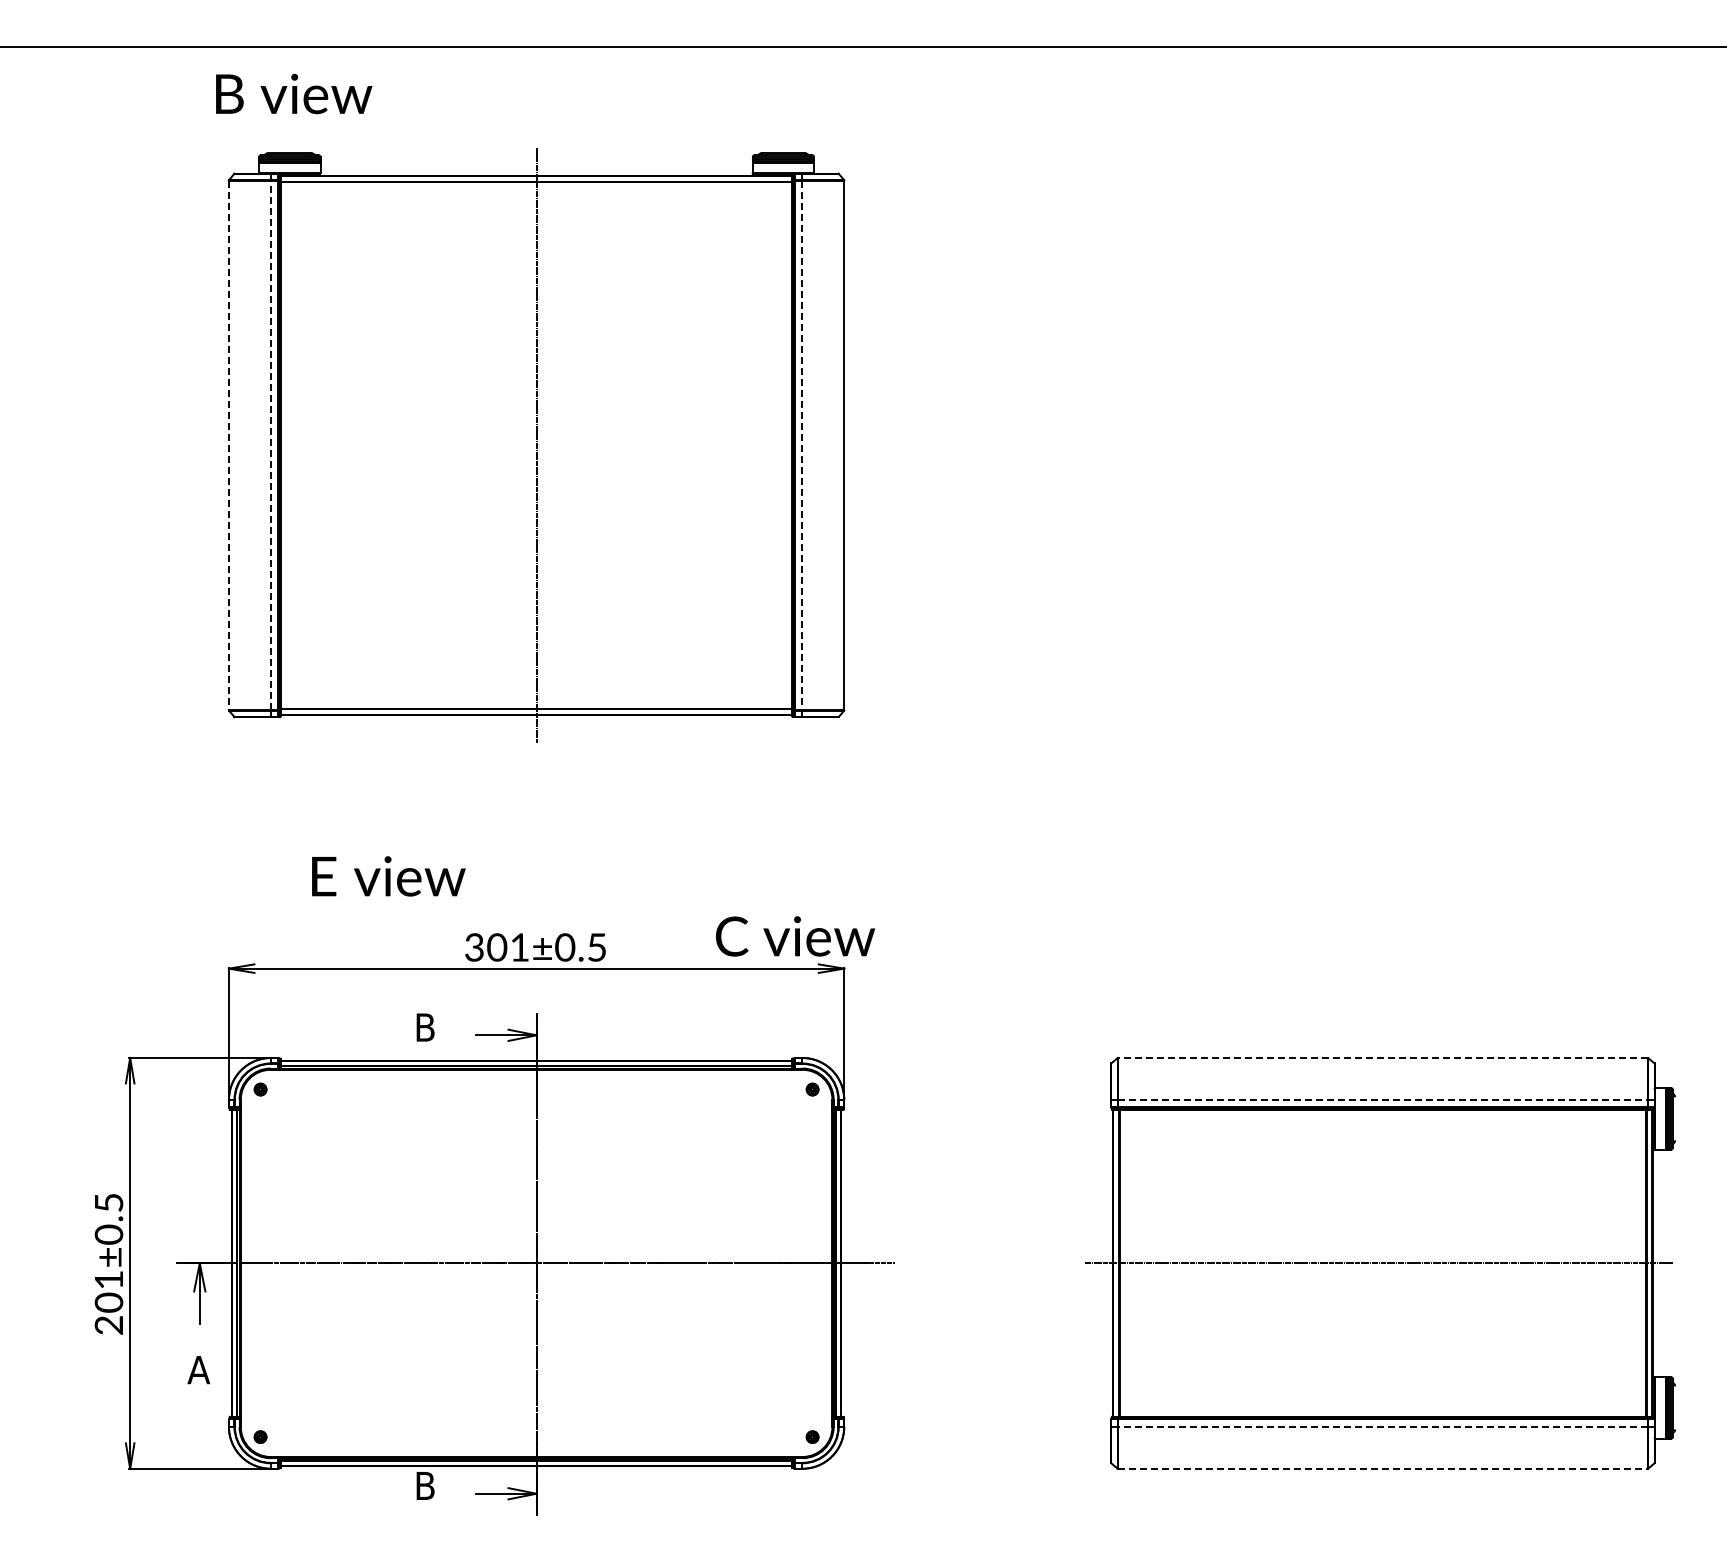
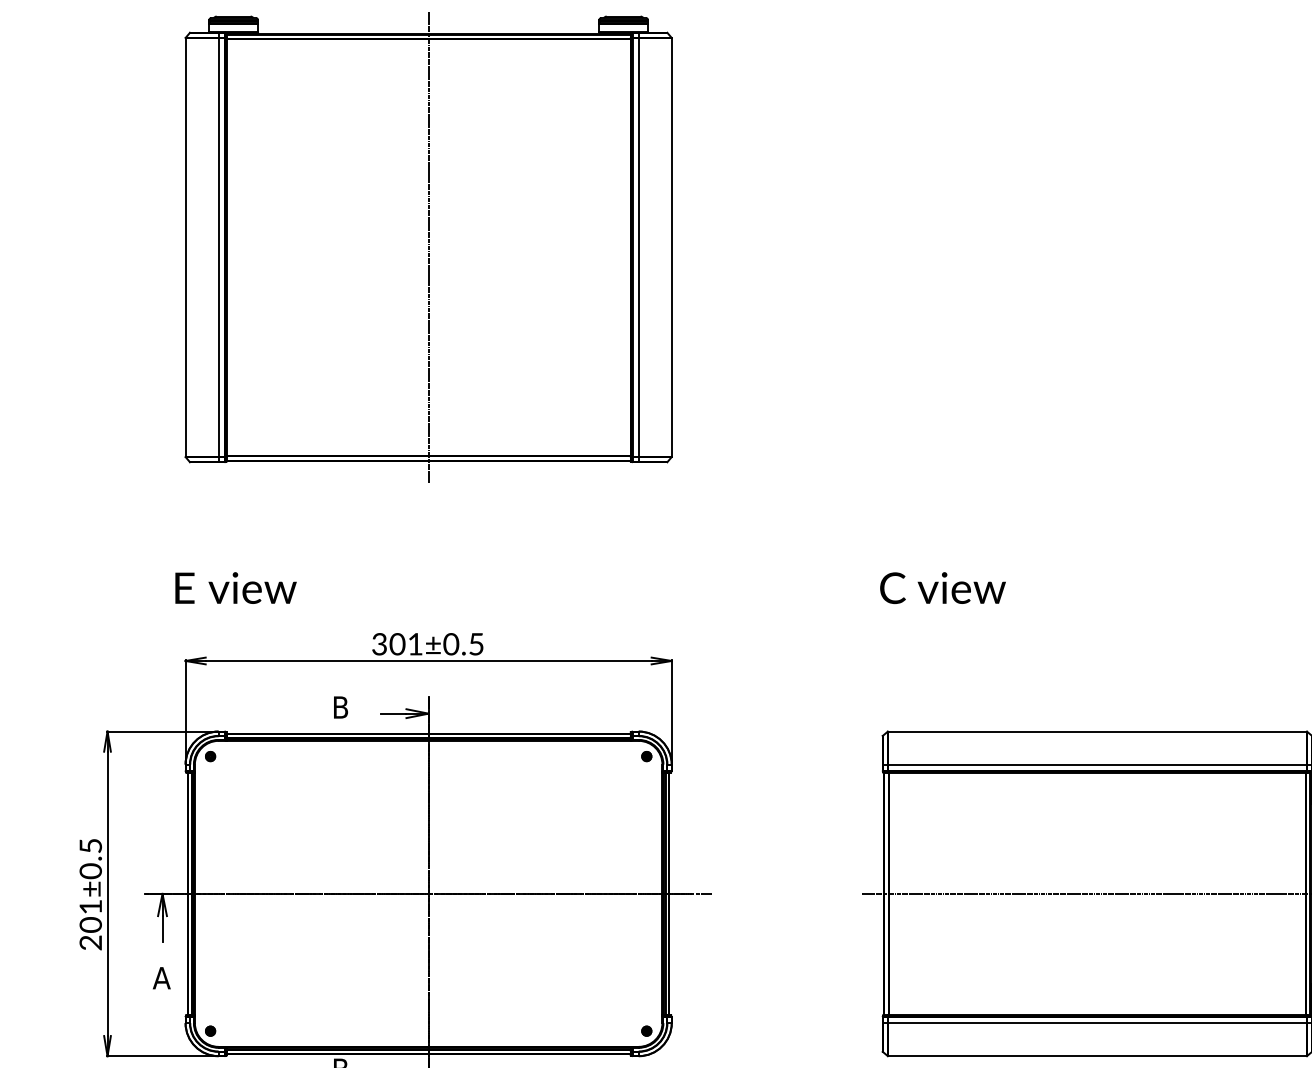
line: (228, 445) -> (185, 247), dashed -> solid
line: (270, 445) -> (218, 247), dashed -> solid
line: (802, 445) -> (638, 247), dashed -> solid
text: (388, 876) -> (235, 588), moved
text: (795, 936) -> (943, 588), moved
line: (1382, 1057) -> (1097, 731), dashed -> solid
line: (1382, 1099) -> (1097, 764), dashed -> solid
line: (1382, 1426) -> (1097, 1022), dashed -> solid
line: (1382, 1468) -> (1097, 1055), dashed -> solid

